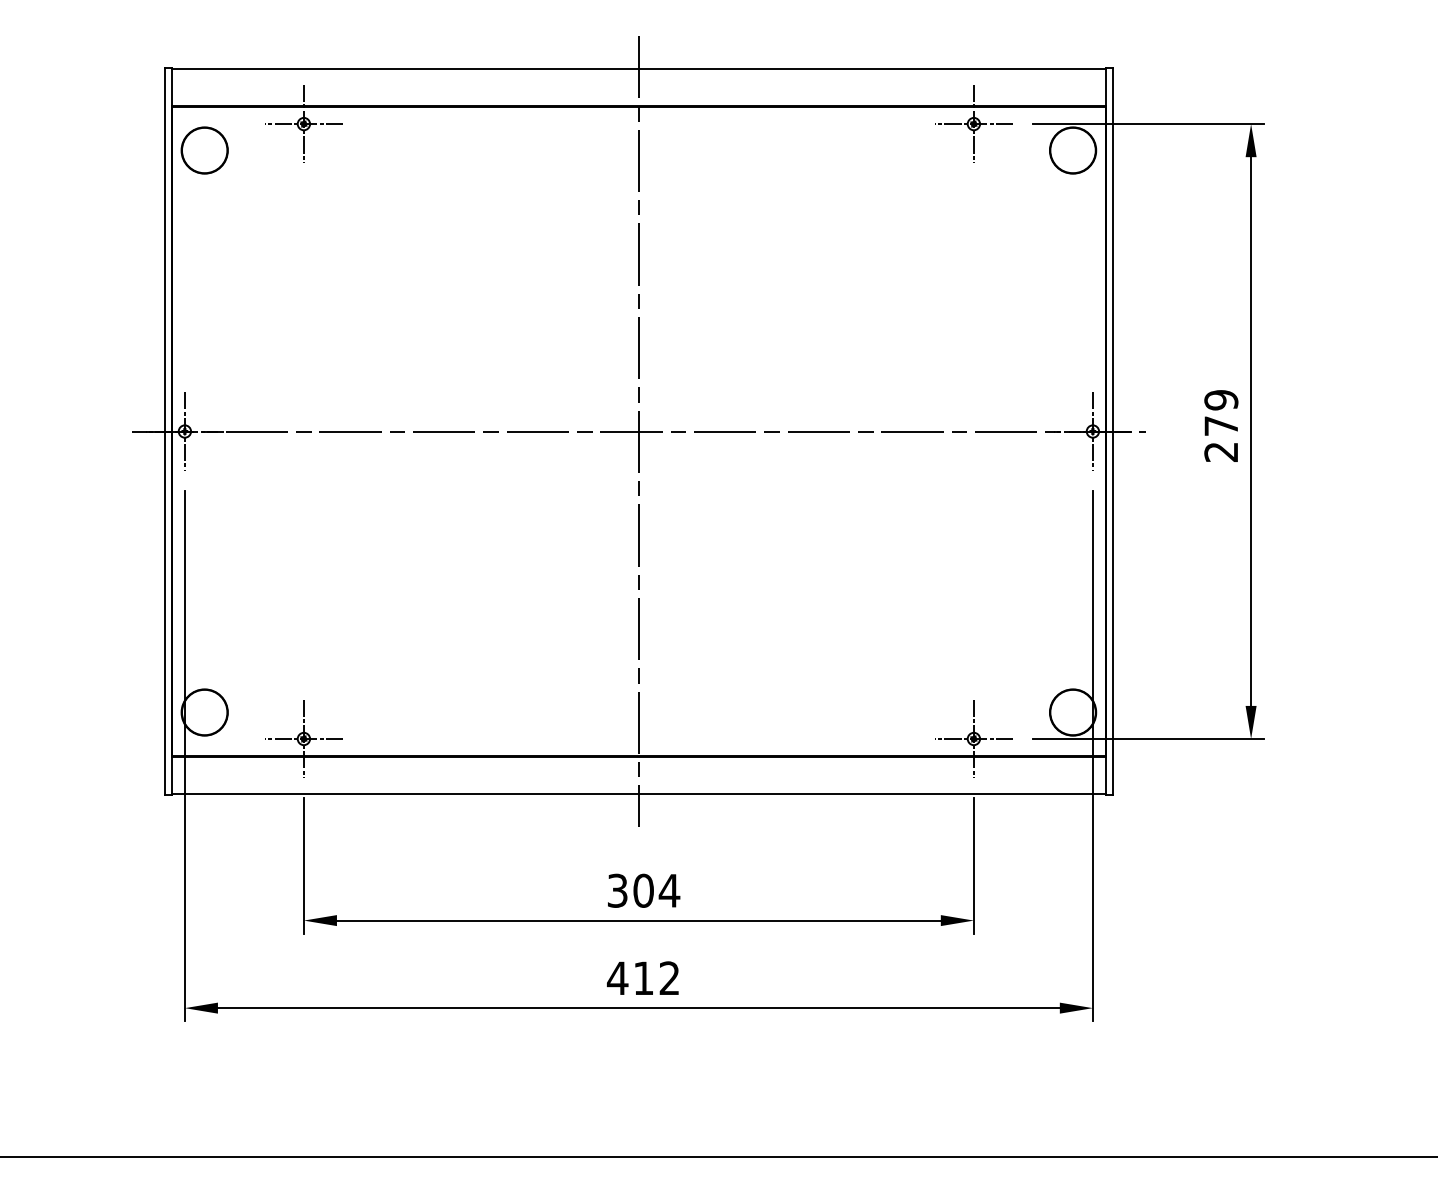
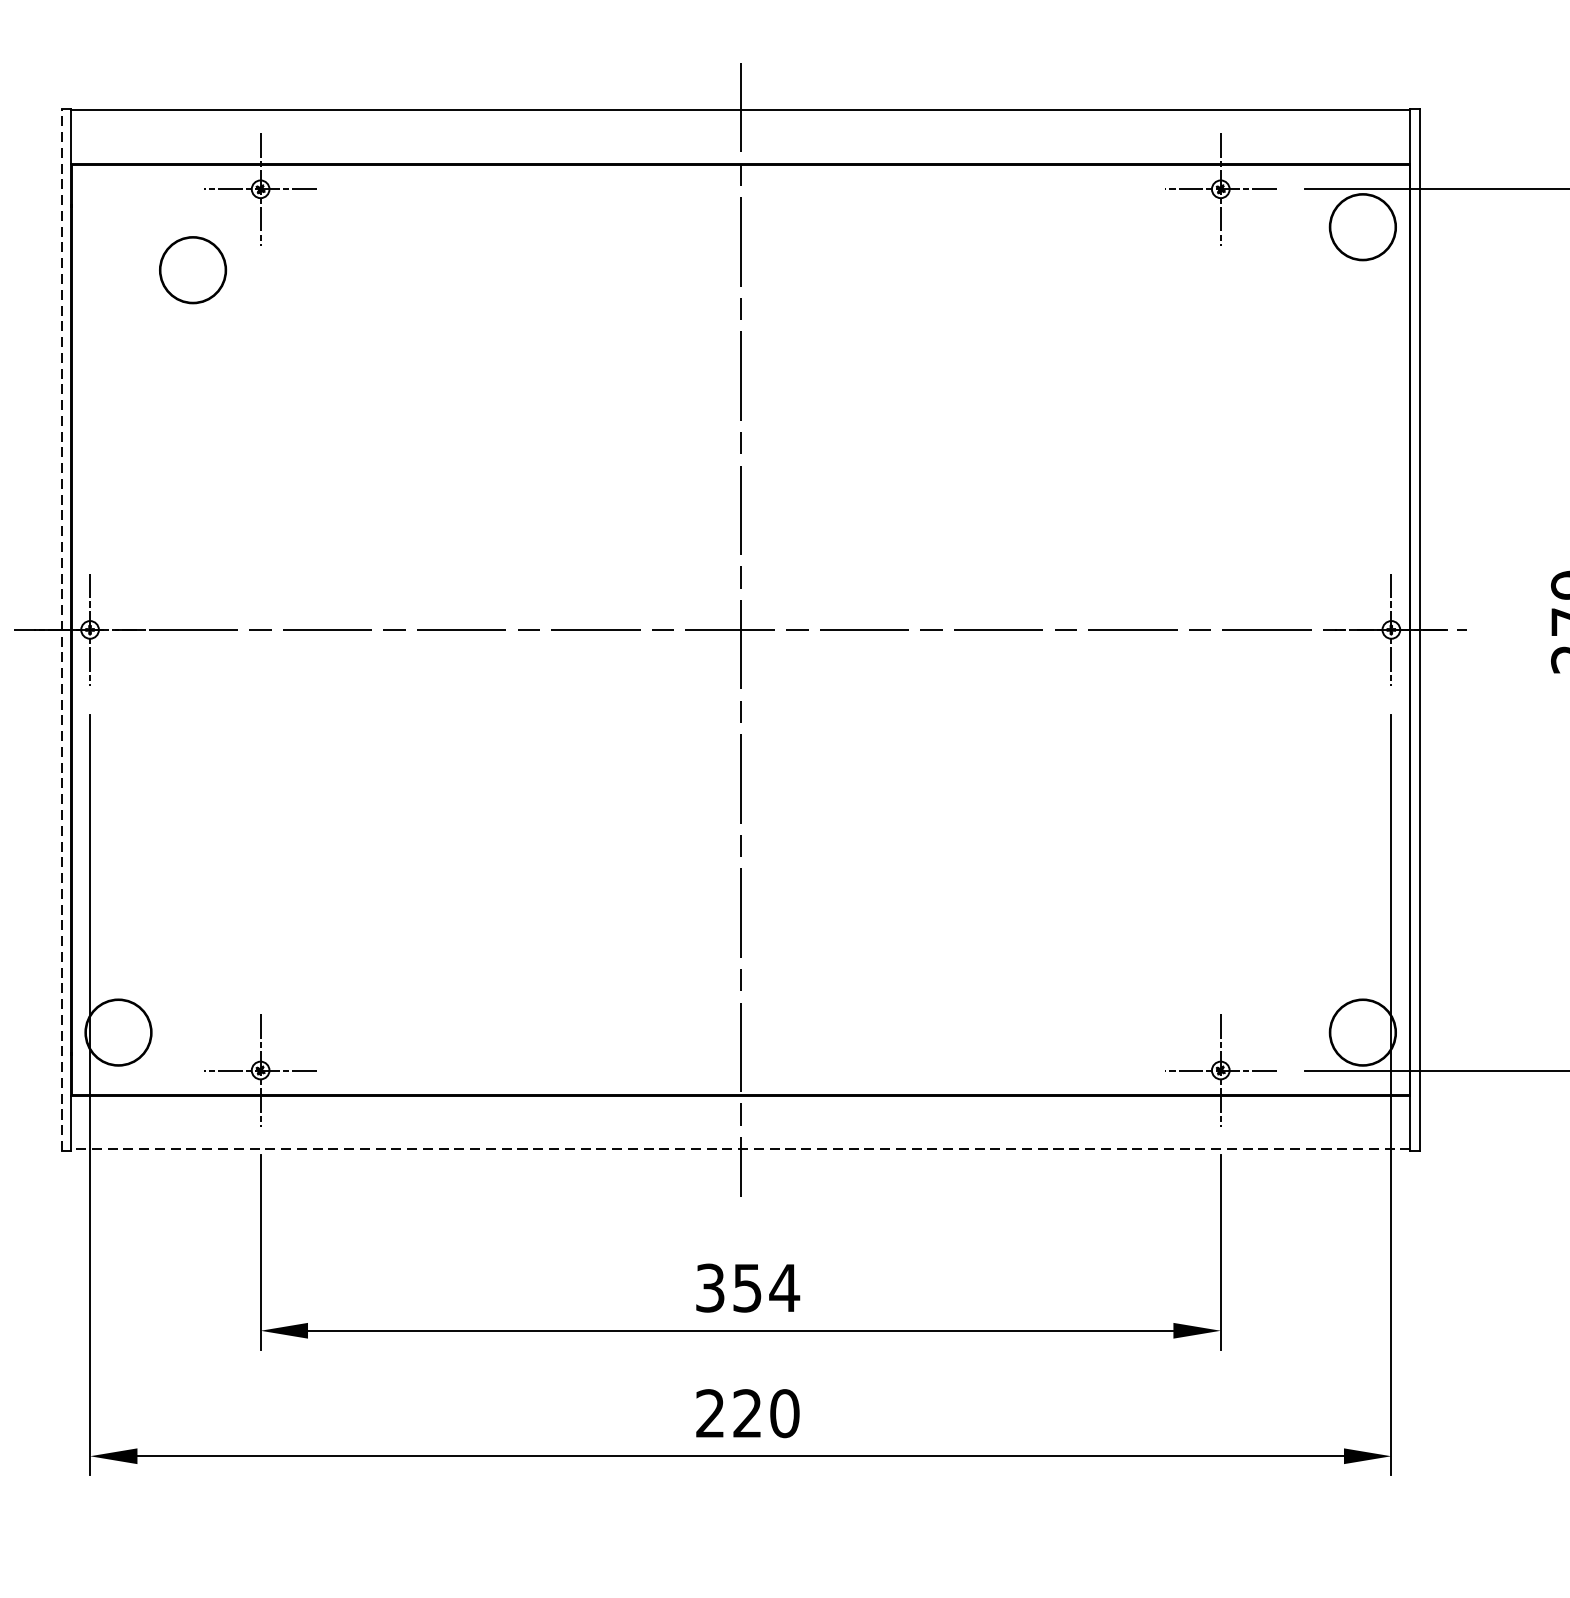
circle: (204, 150) -> (192, 270), moved
line: (165, 431) -> (62, 629), solid -> dashed
line: (638, 794) -> (740, 1150), solid -> dashed
text: (643, 890) -> (747, 1287), 304 -> 354
text: (642, 978) -> (745, 1413), 412 -> 220

